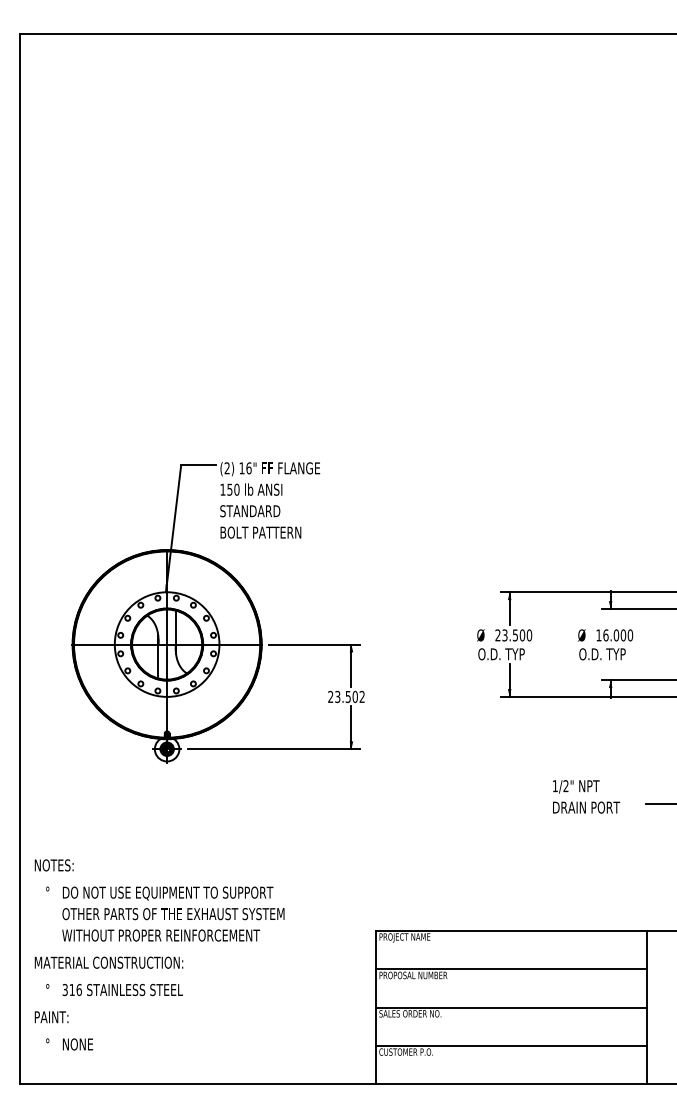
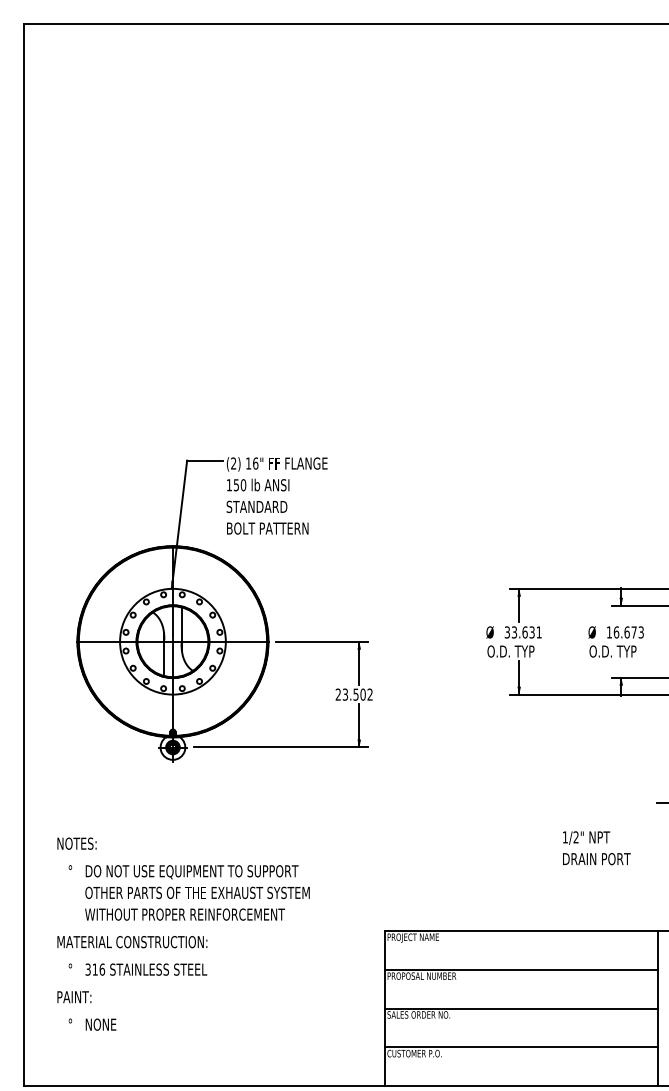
text: (513, 635) -> (523, 632), 23.500 -> 33.631
text: (623, 635) -> (634, 632), 16.000 -> 16.673
text: (586, 796) -> (596, 847), moved
text: (159, 954) -> (183, 933), moved

